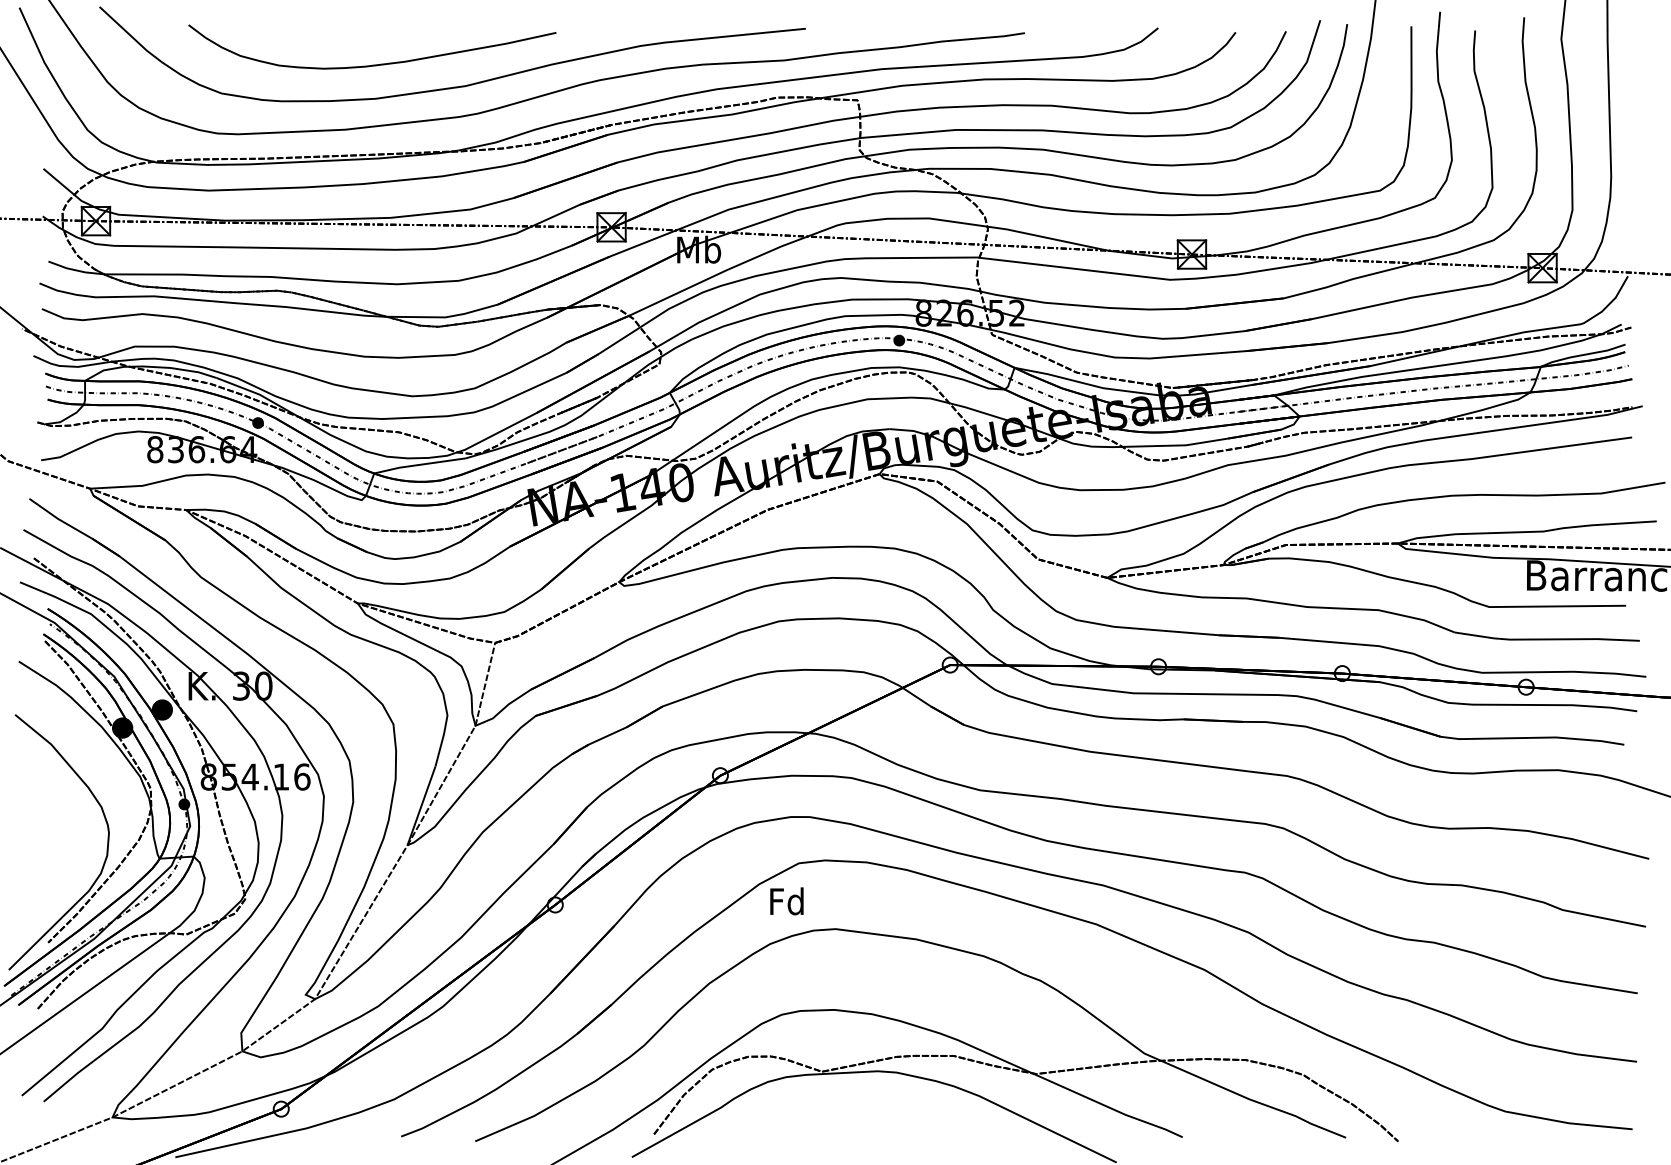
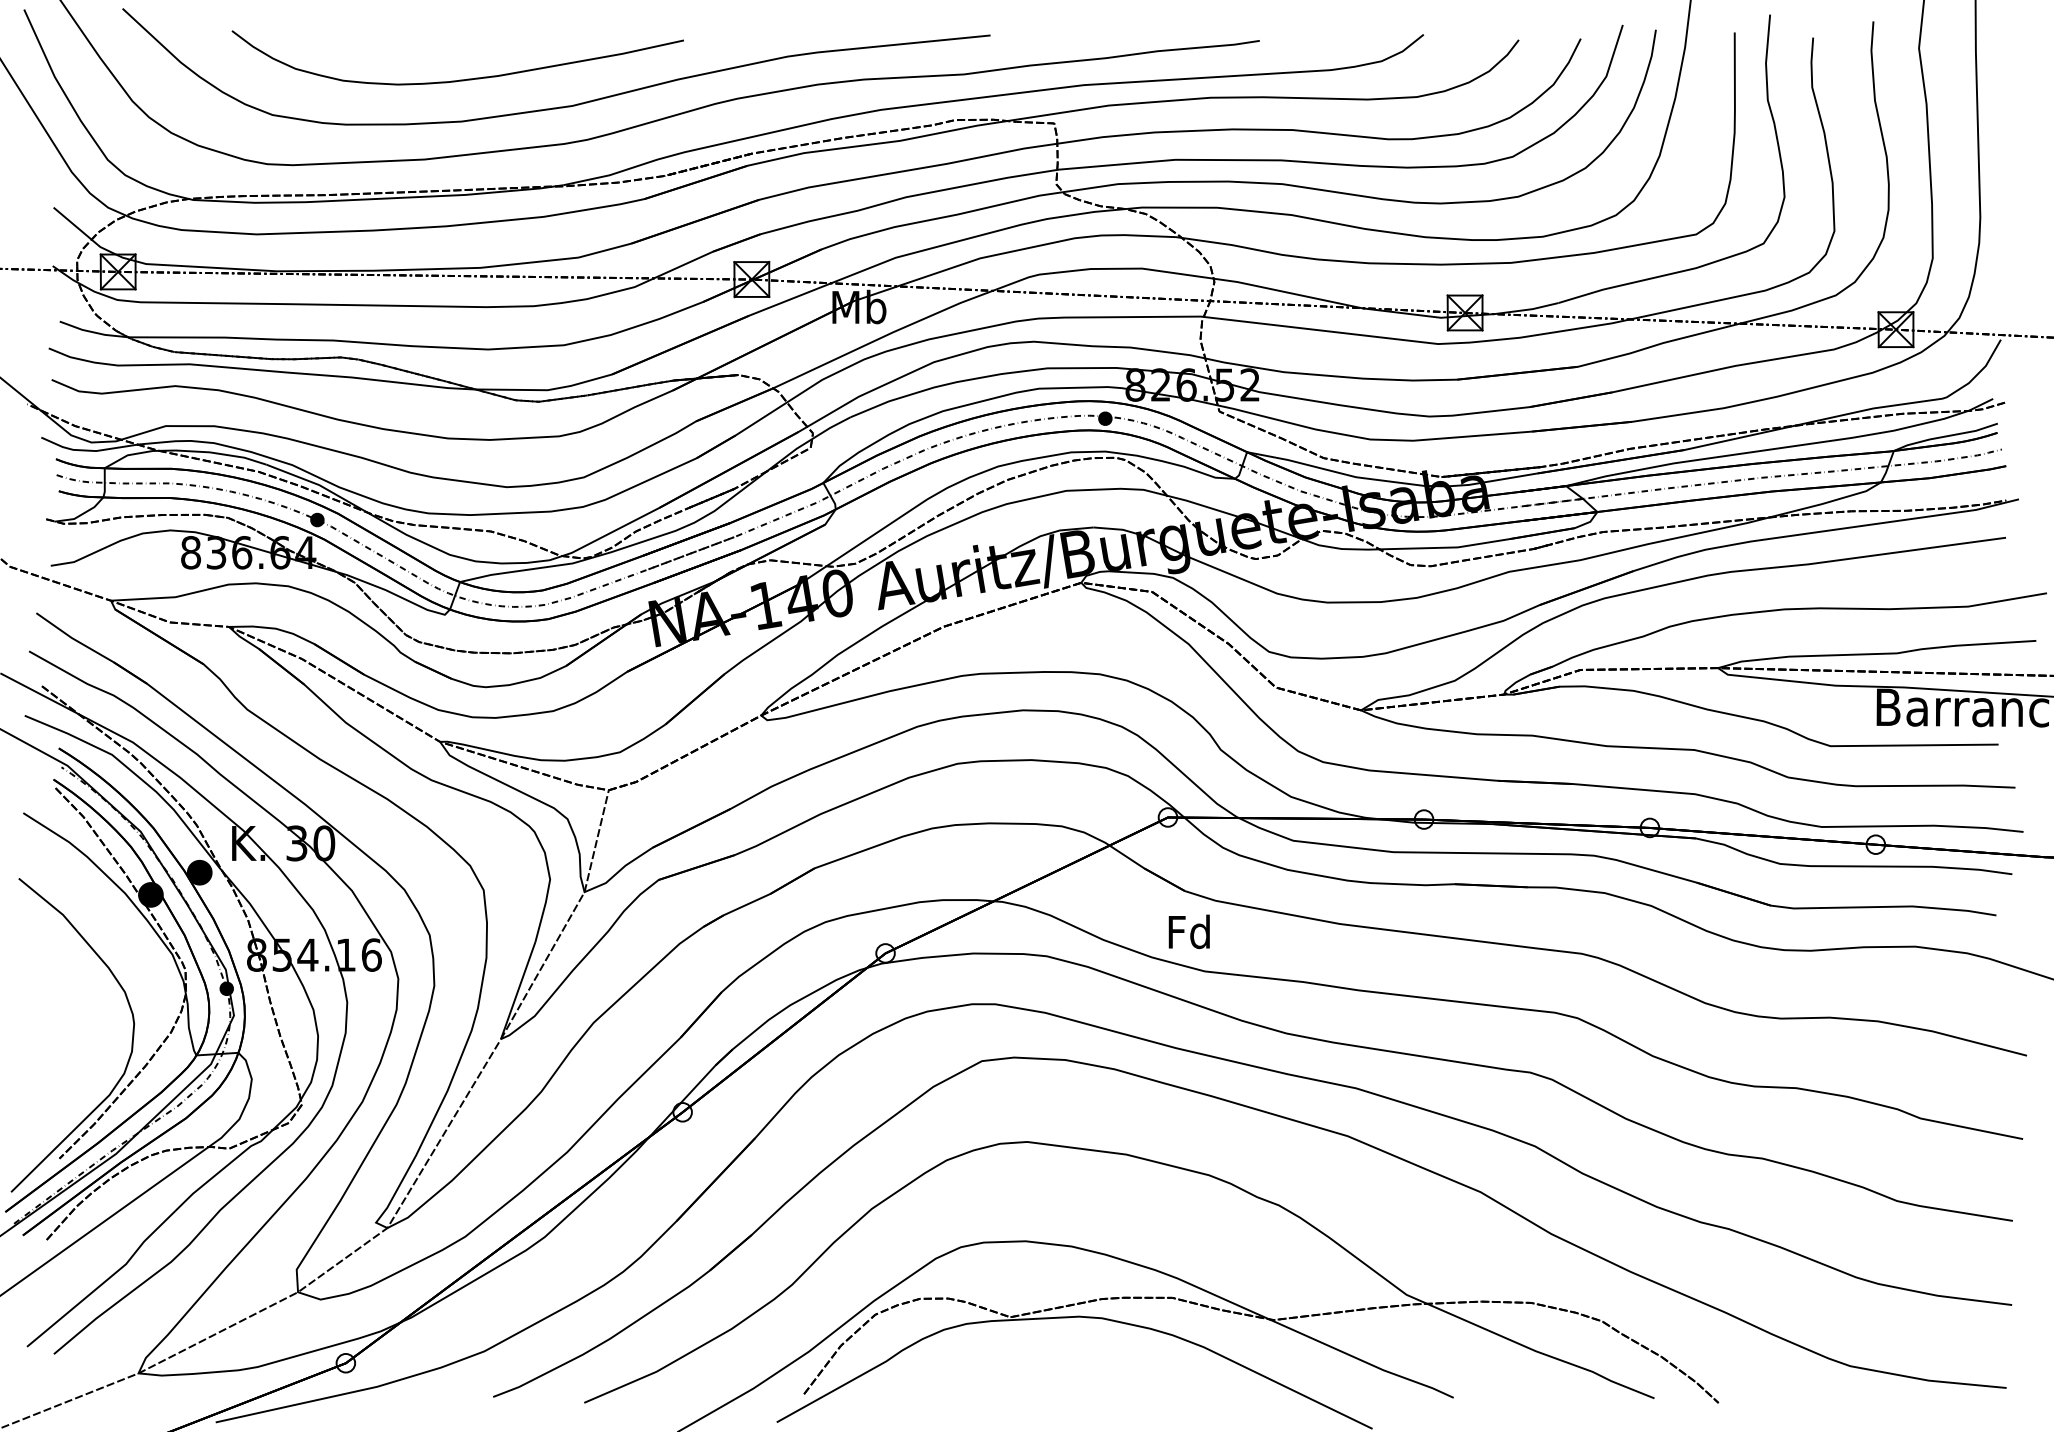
text: (786, 901) -> (1188, 931), moved

